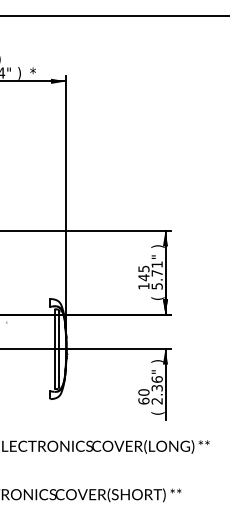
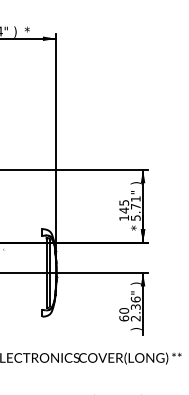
text: (157, 297) -> (136, 227), ( -> *
text: (157, 413) -> (136, 329), ( -> )

